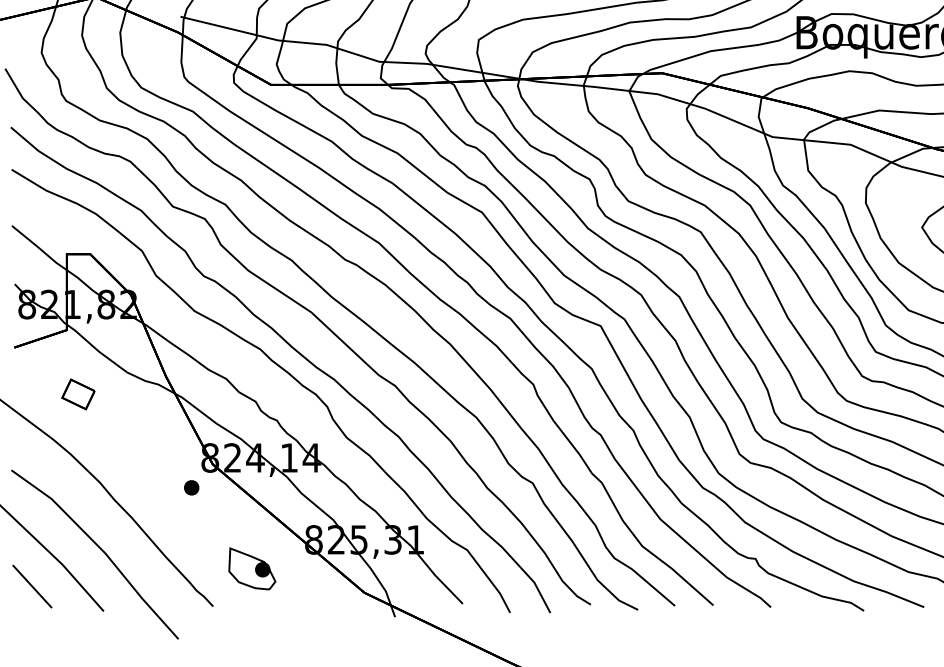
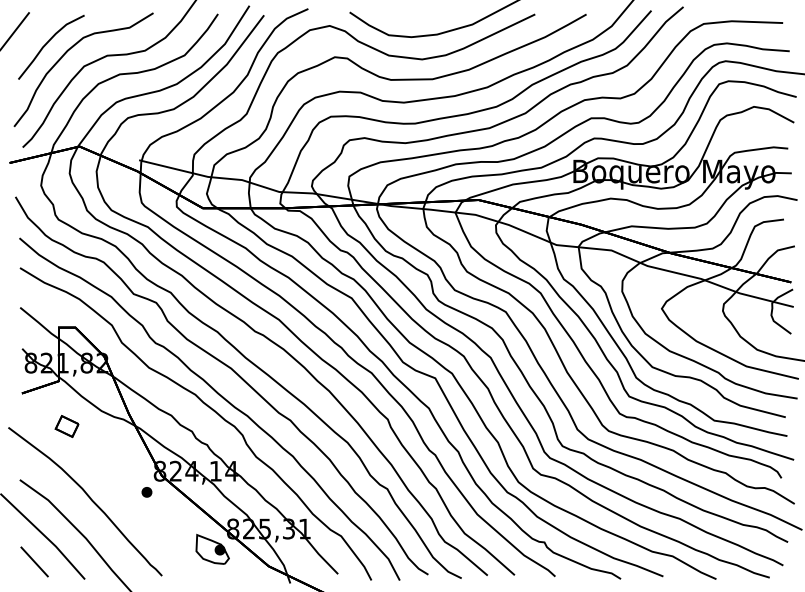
part: (252, 567) -> (212, 548), moved

